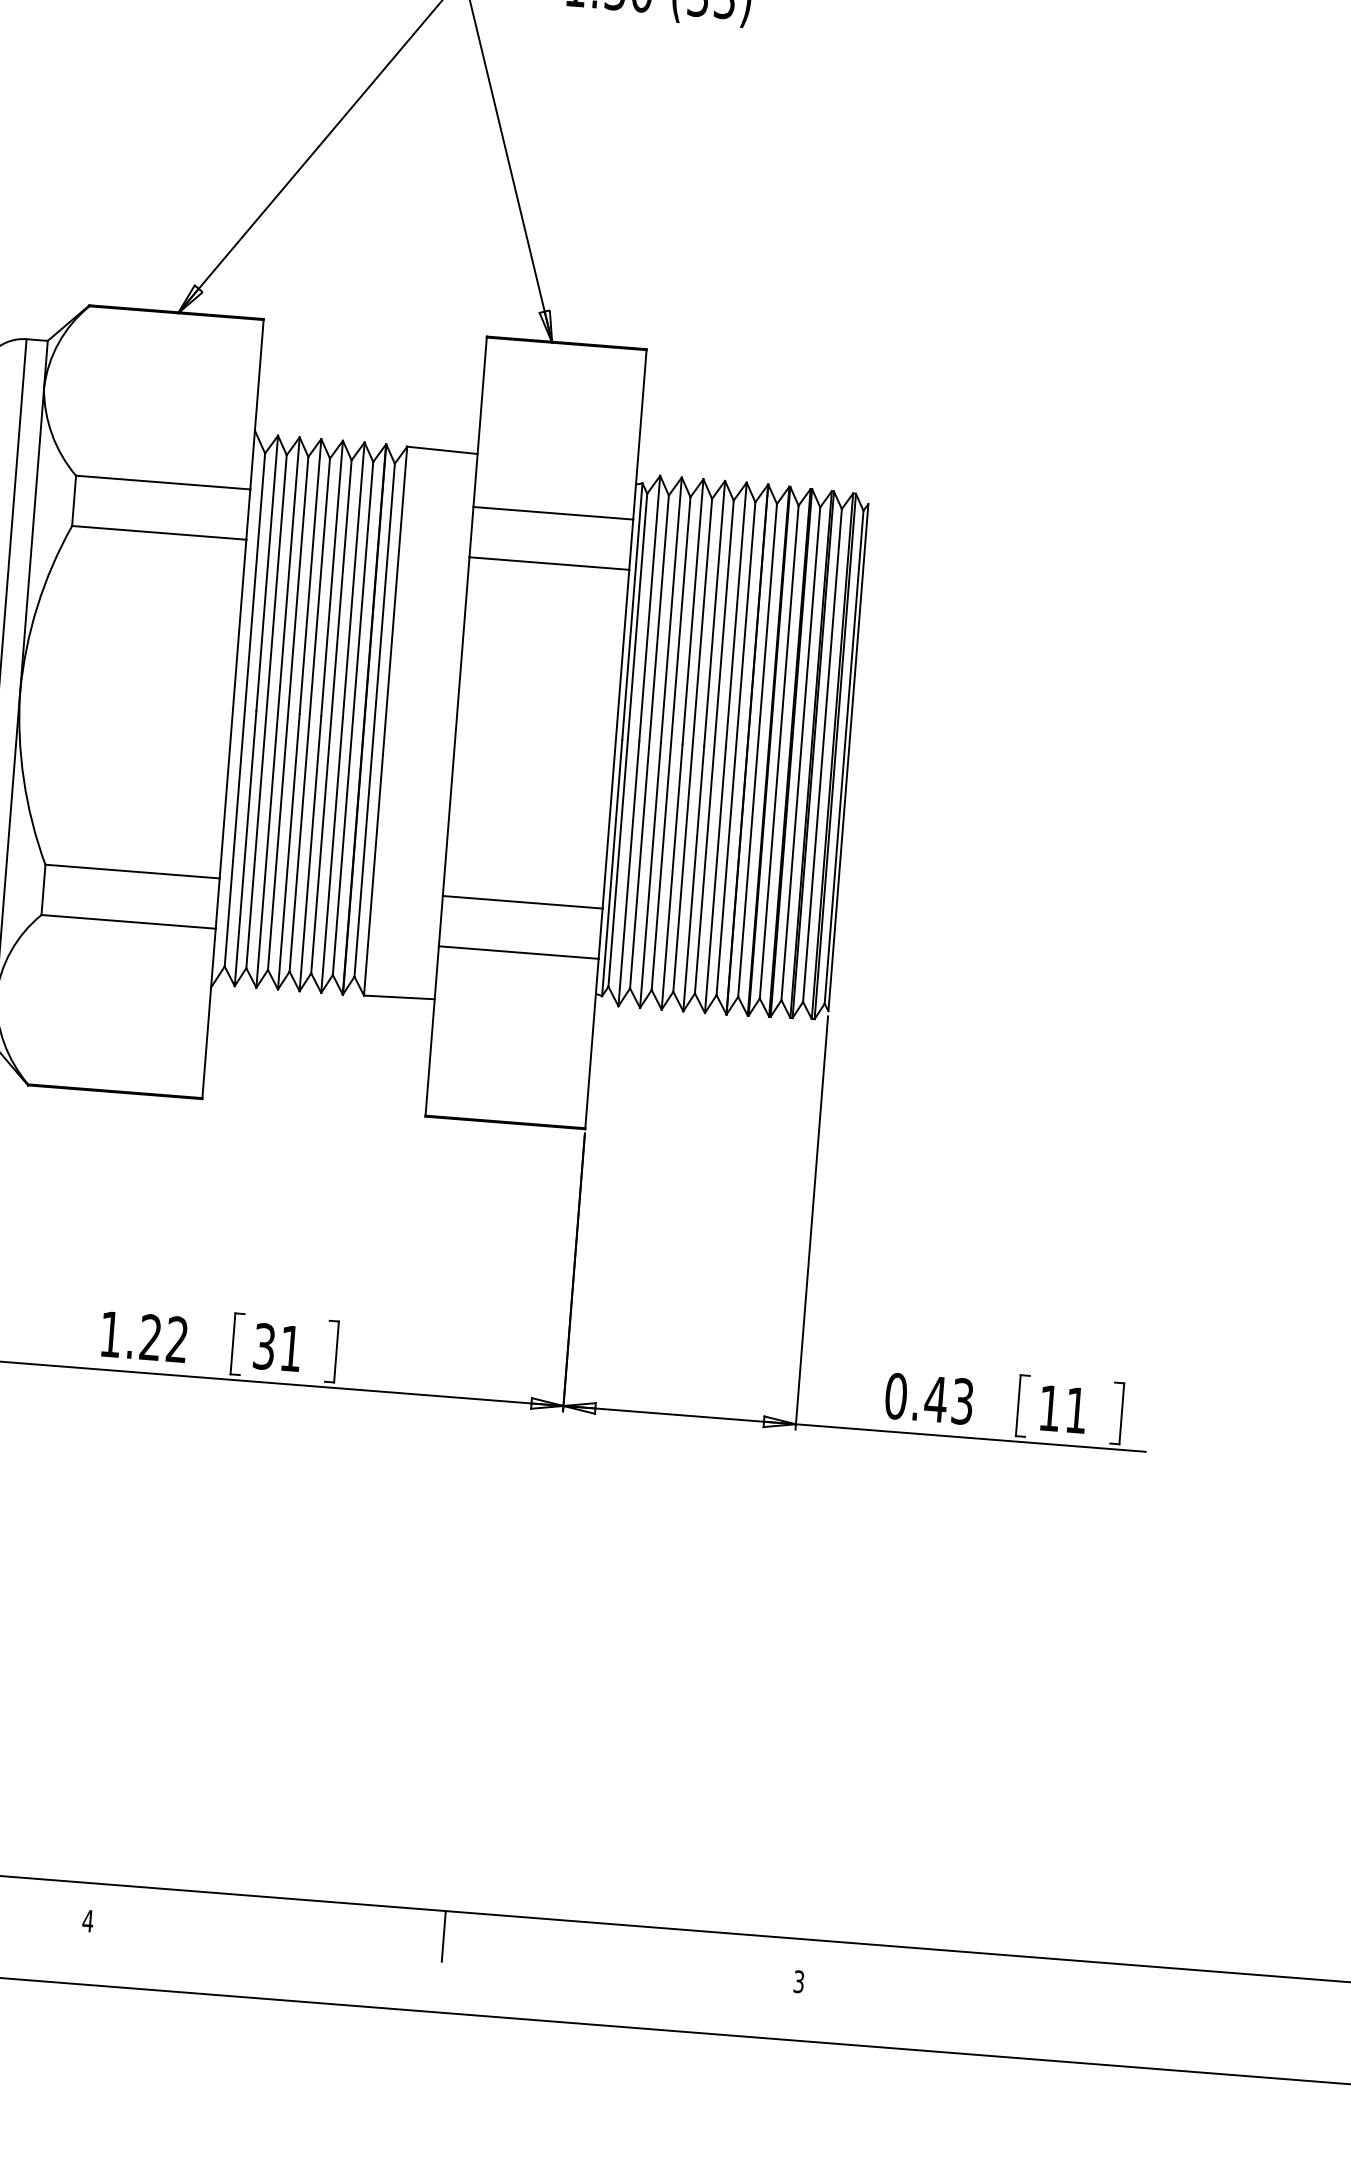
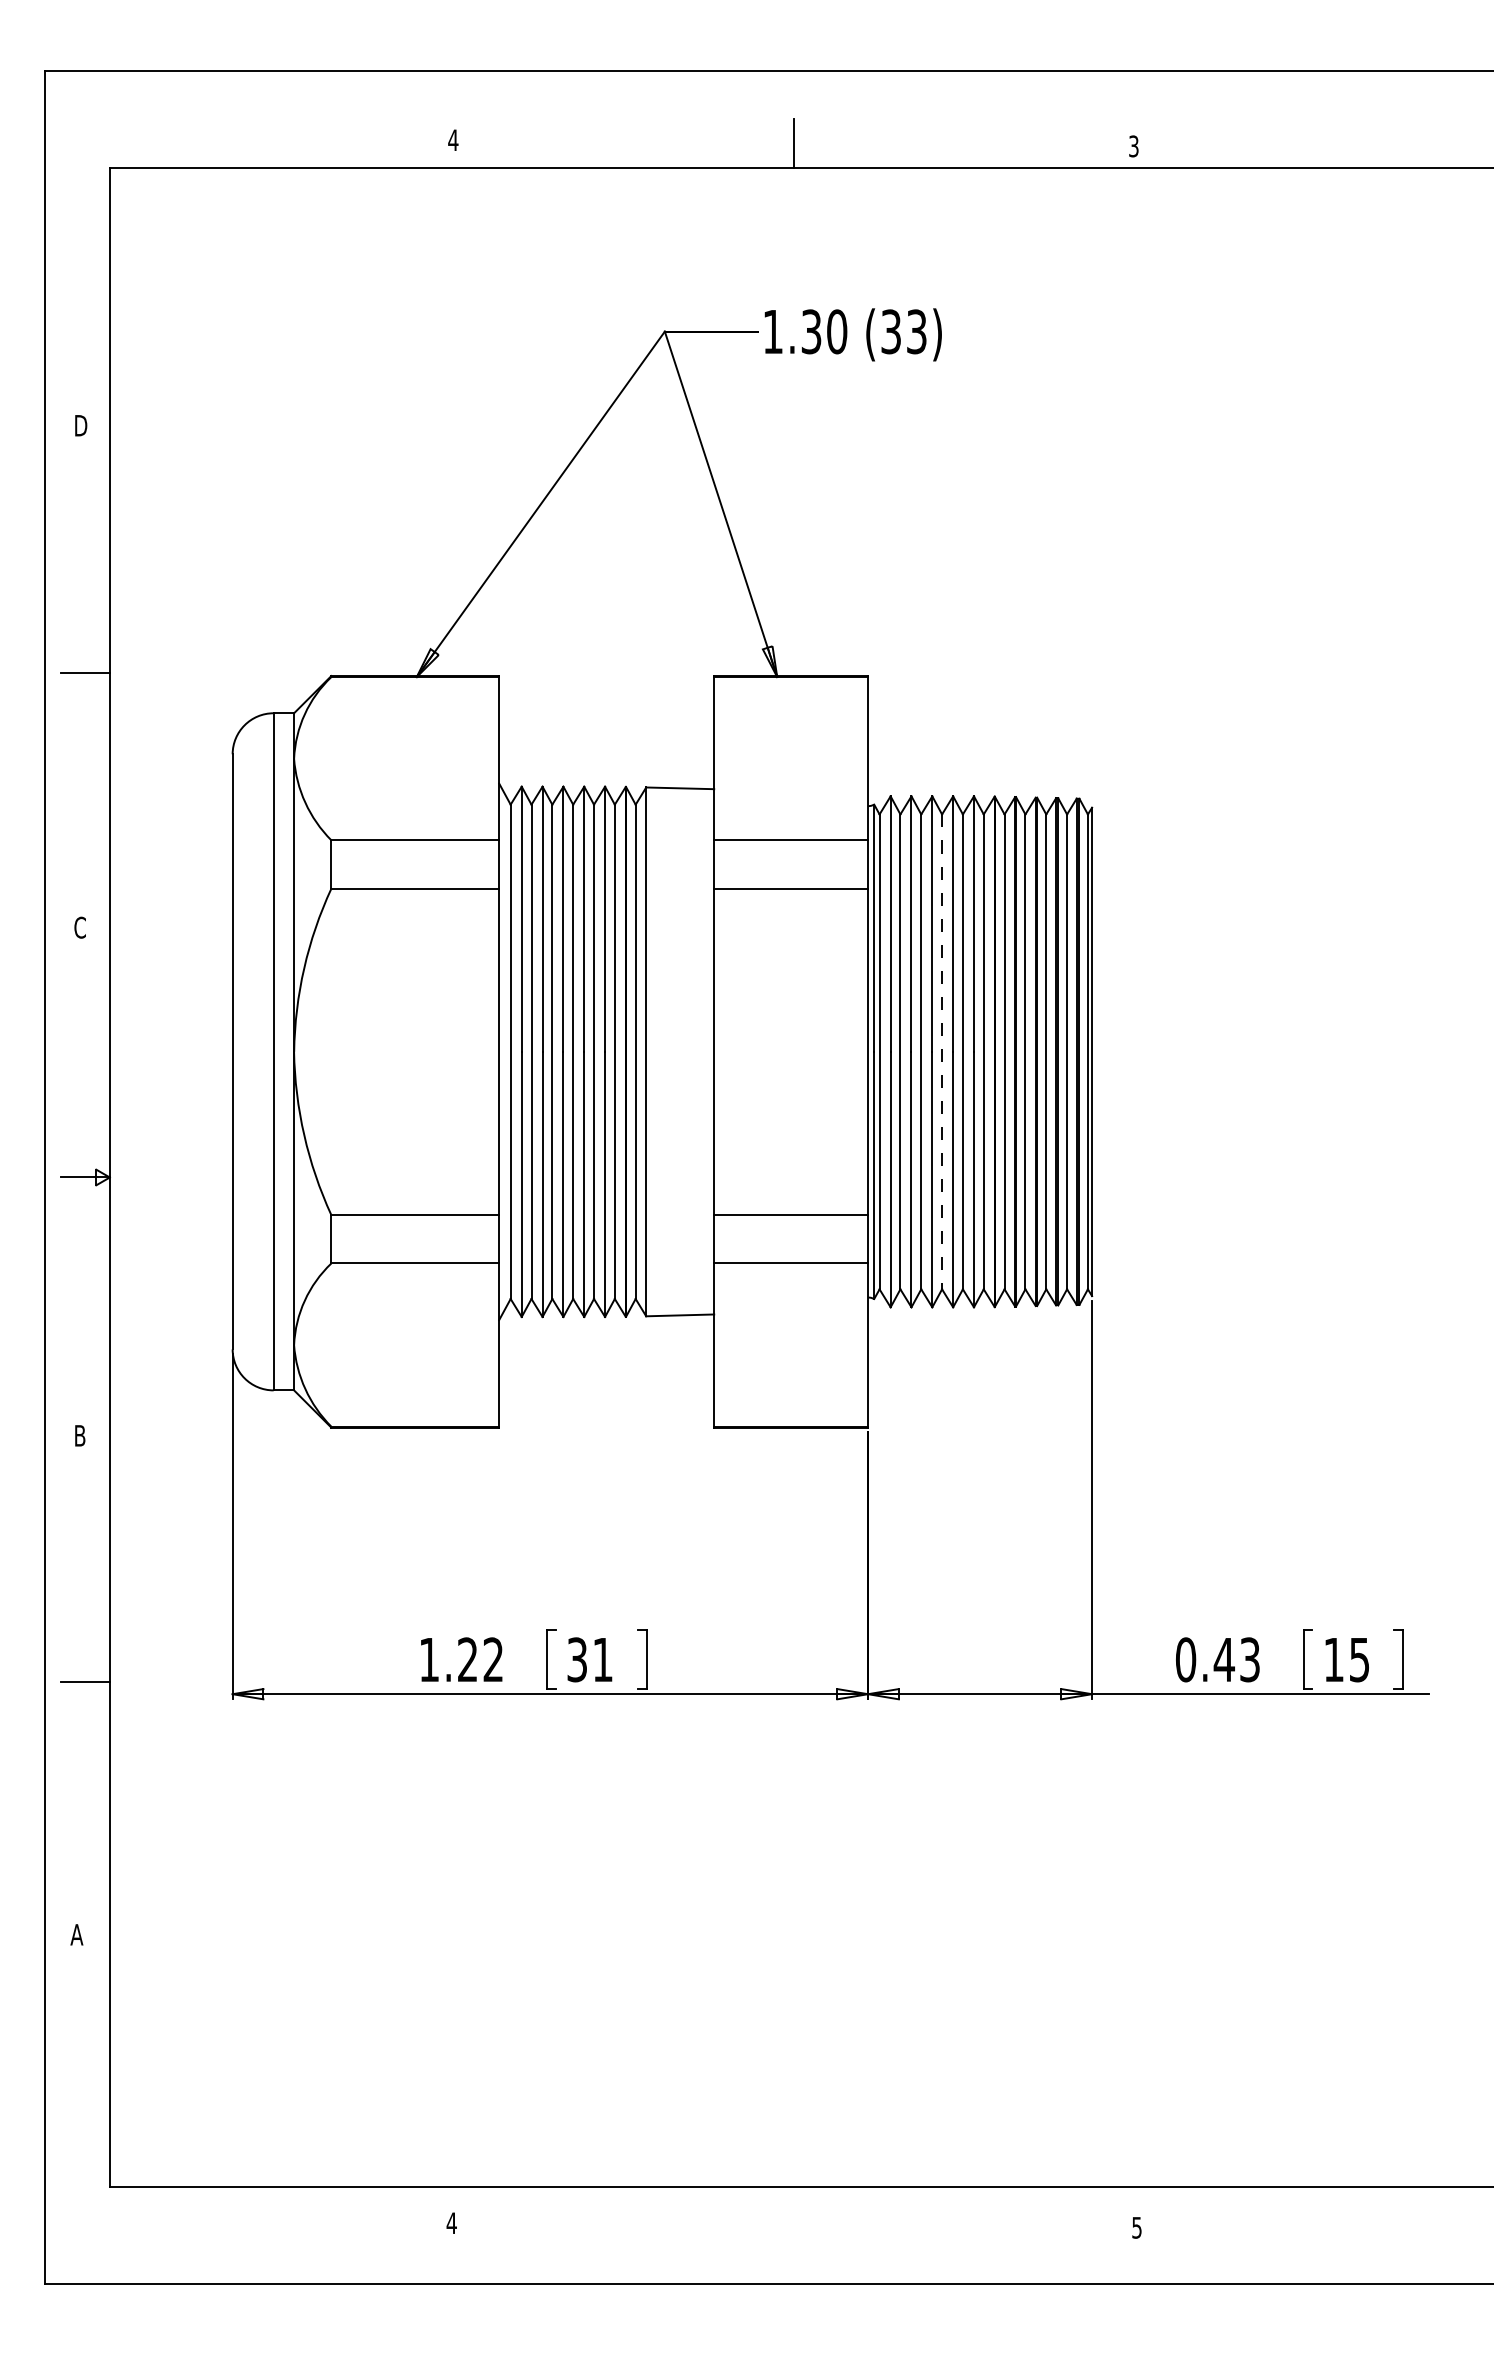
line: (693, 745) -> (942, 1052), solid -> dashed
text: (1076, 1411) -> (1359, 1660), 11 -> 15
line: (443, 1935) -> (793, 2210), removed
text: (798, 1981) -> (1136, 2227), 3 -> 5

